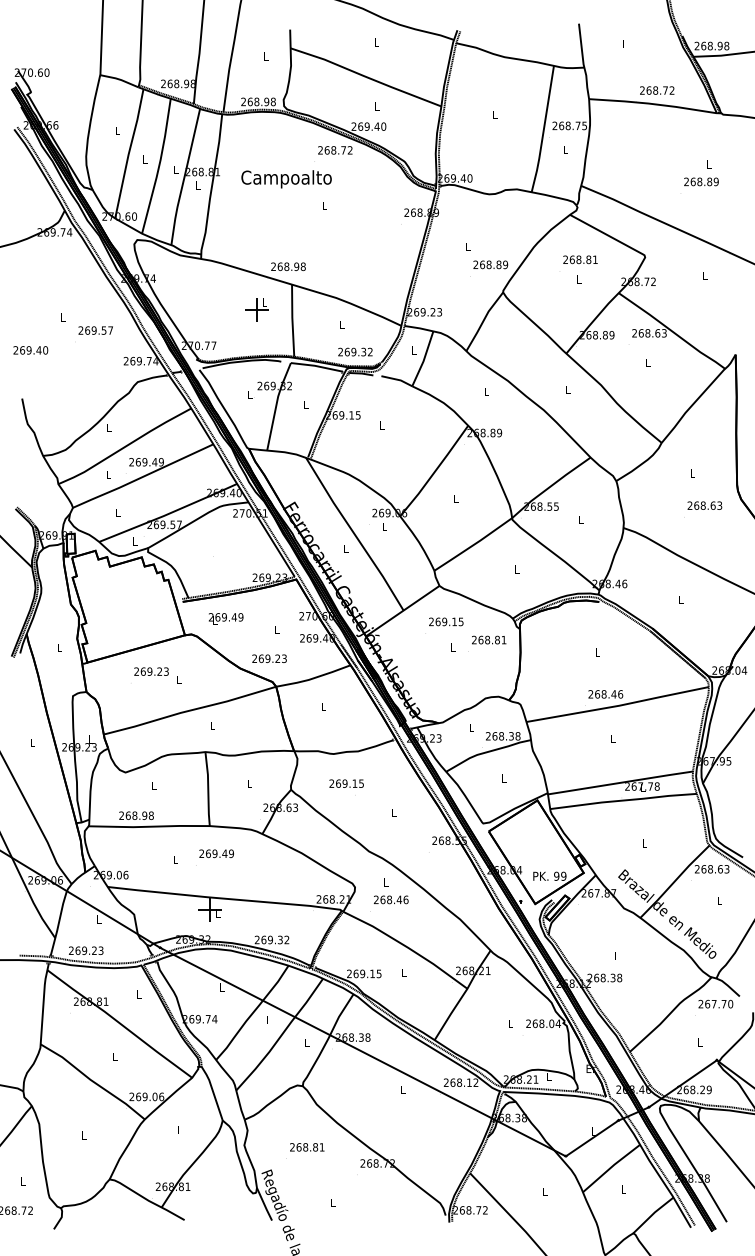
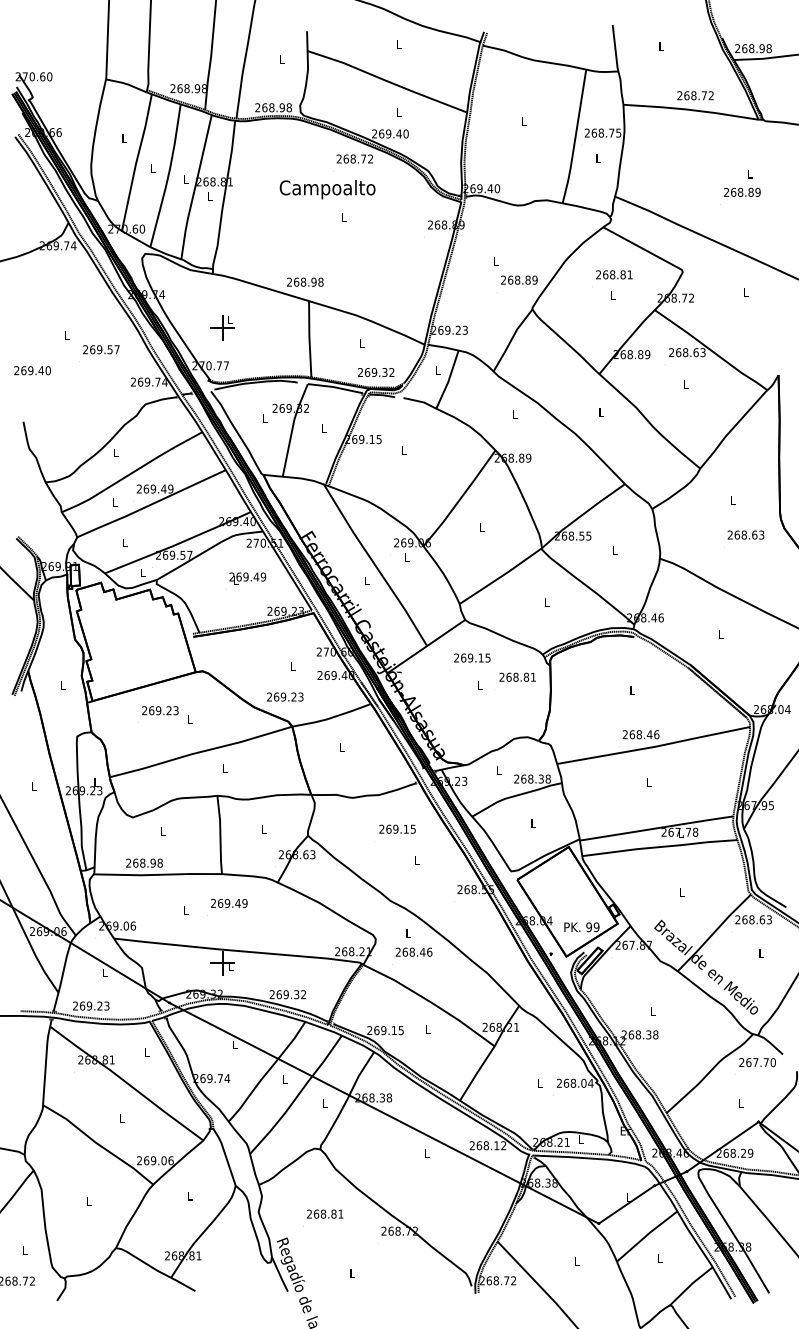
text: (286, 179) -> (327, 189), moved
part: (256, 309) -> (221, 327), moved
text: (226, 618) -> (248, 578), moved
text: (346, 783) -> (397, 829), moved

